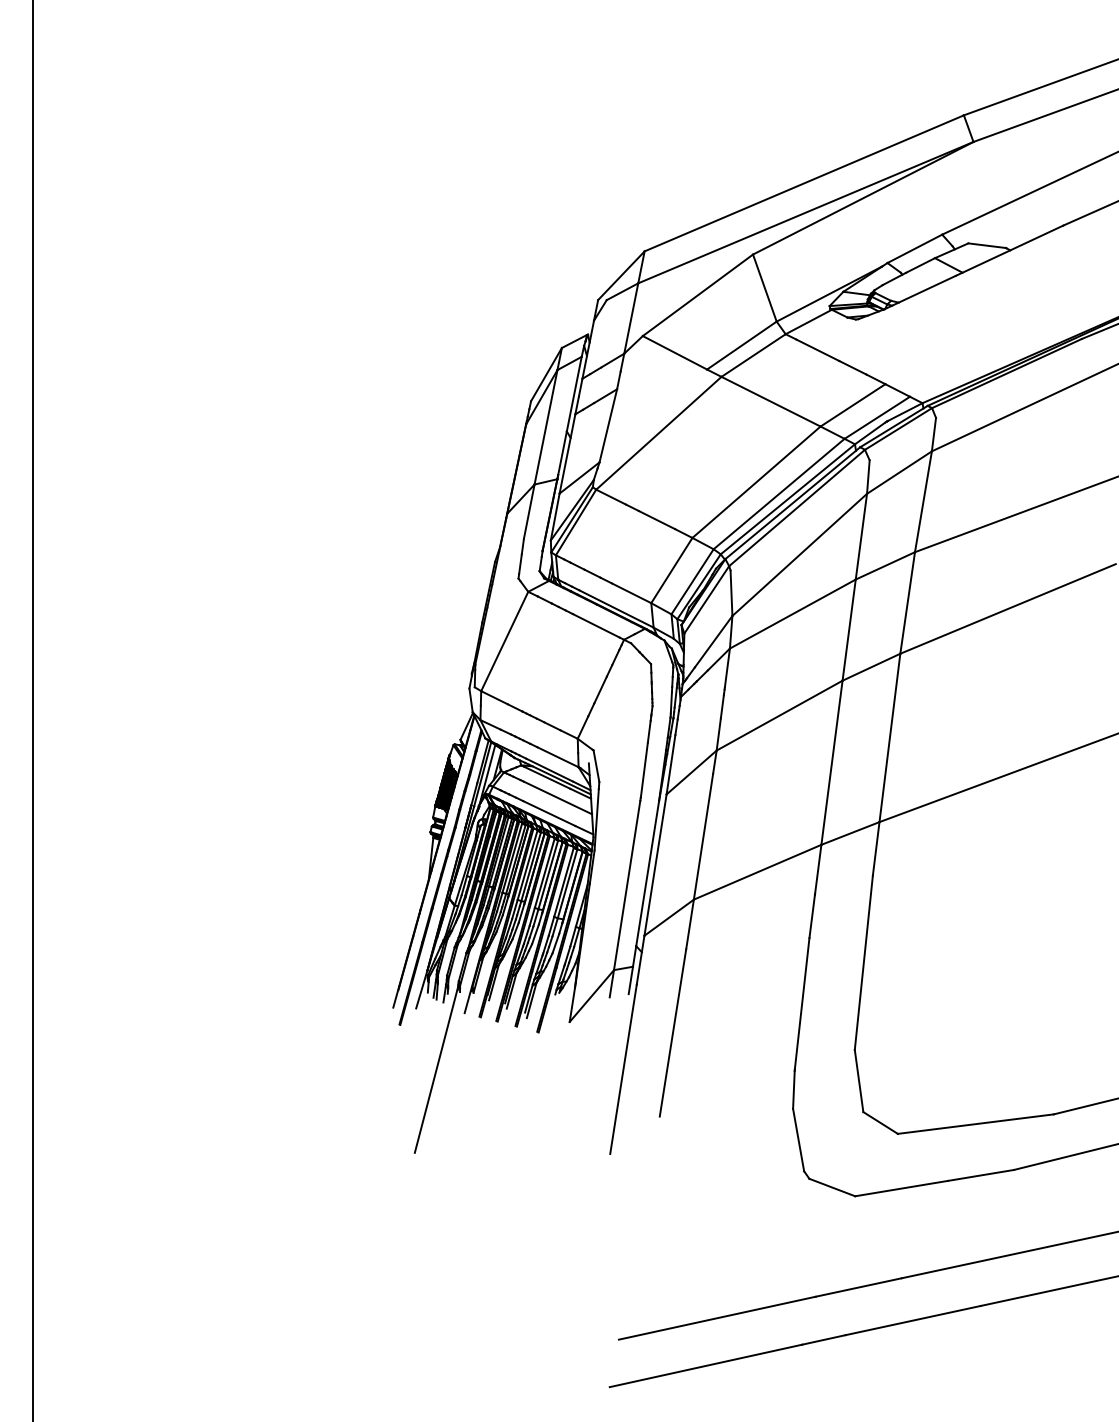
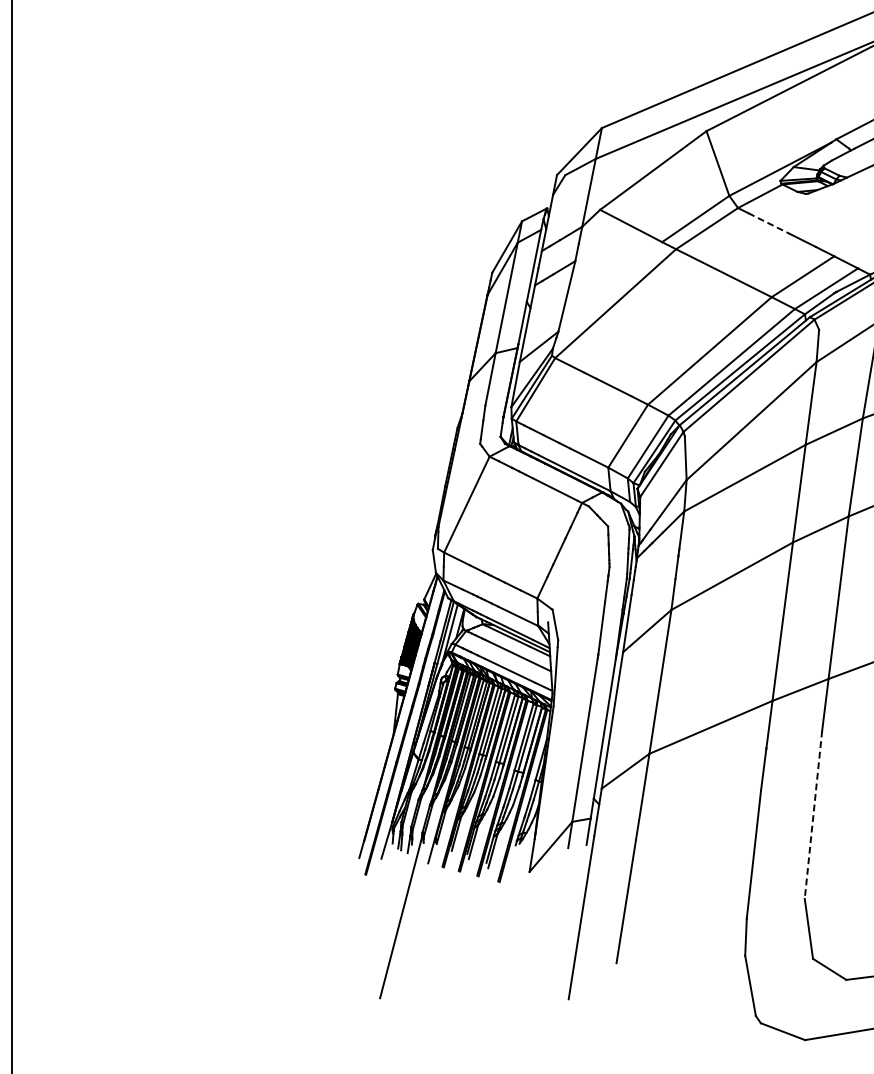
line: (817, 350) -> (768, 223), solid -> dashed
line: (863, 962) -> (813, 814), solid -> dashed

